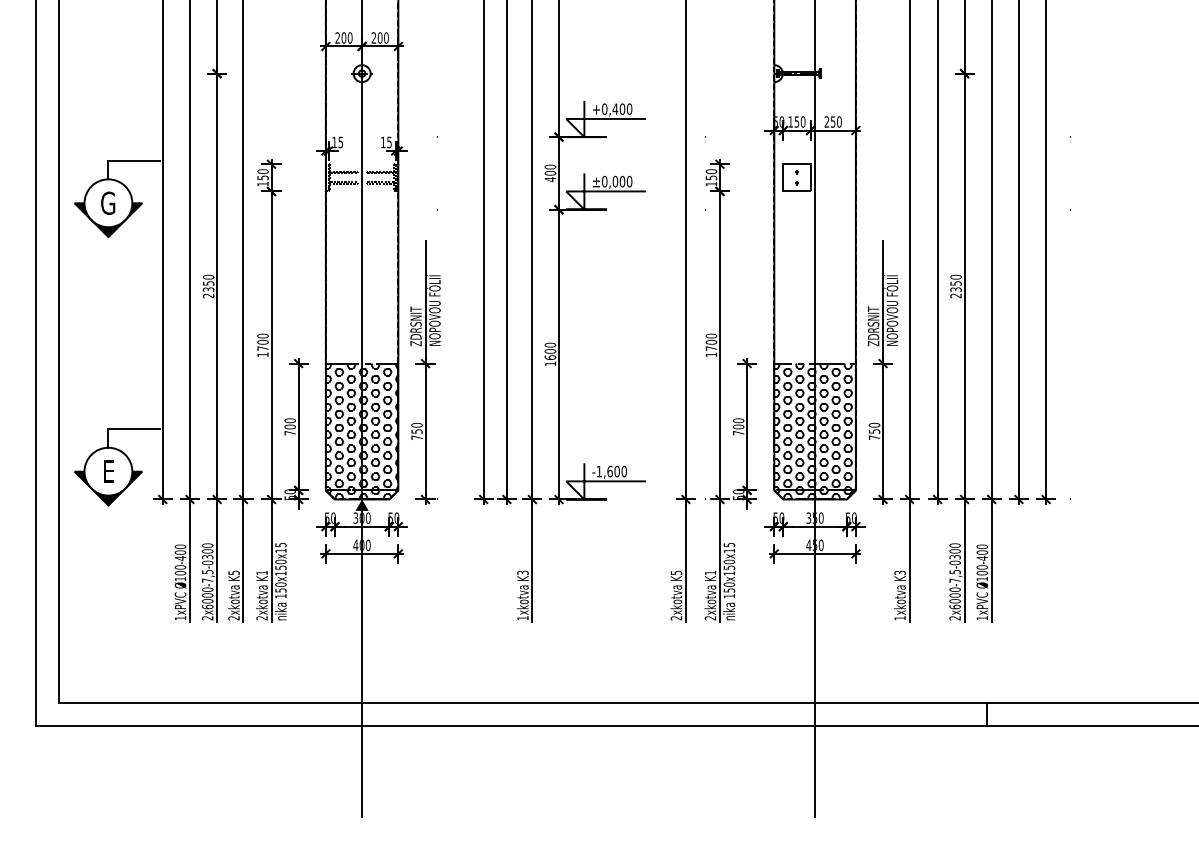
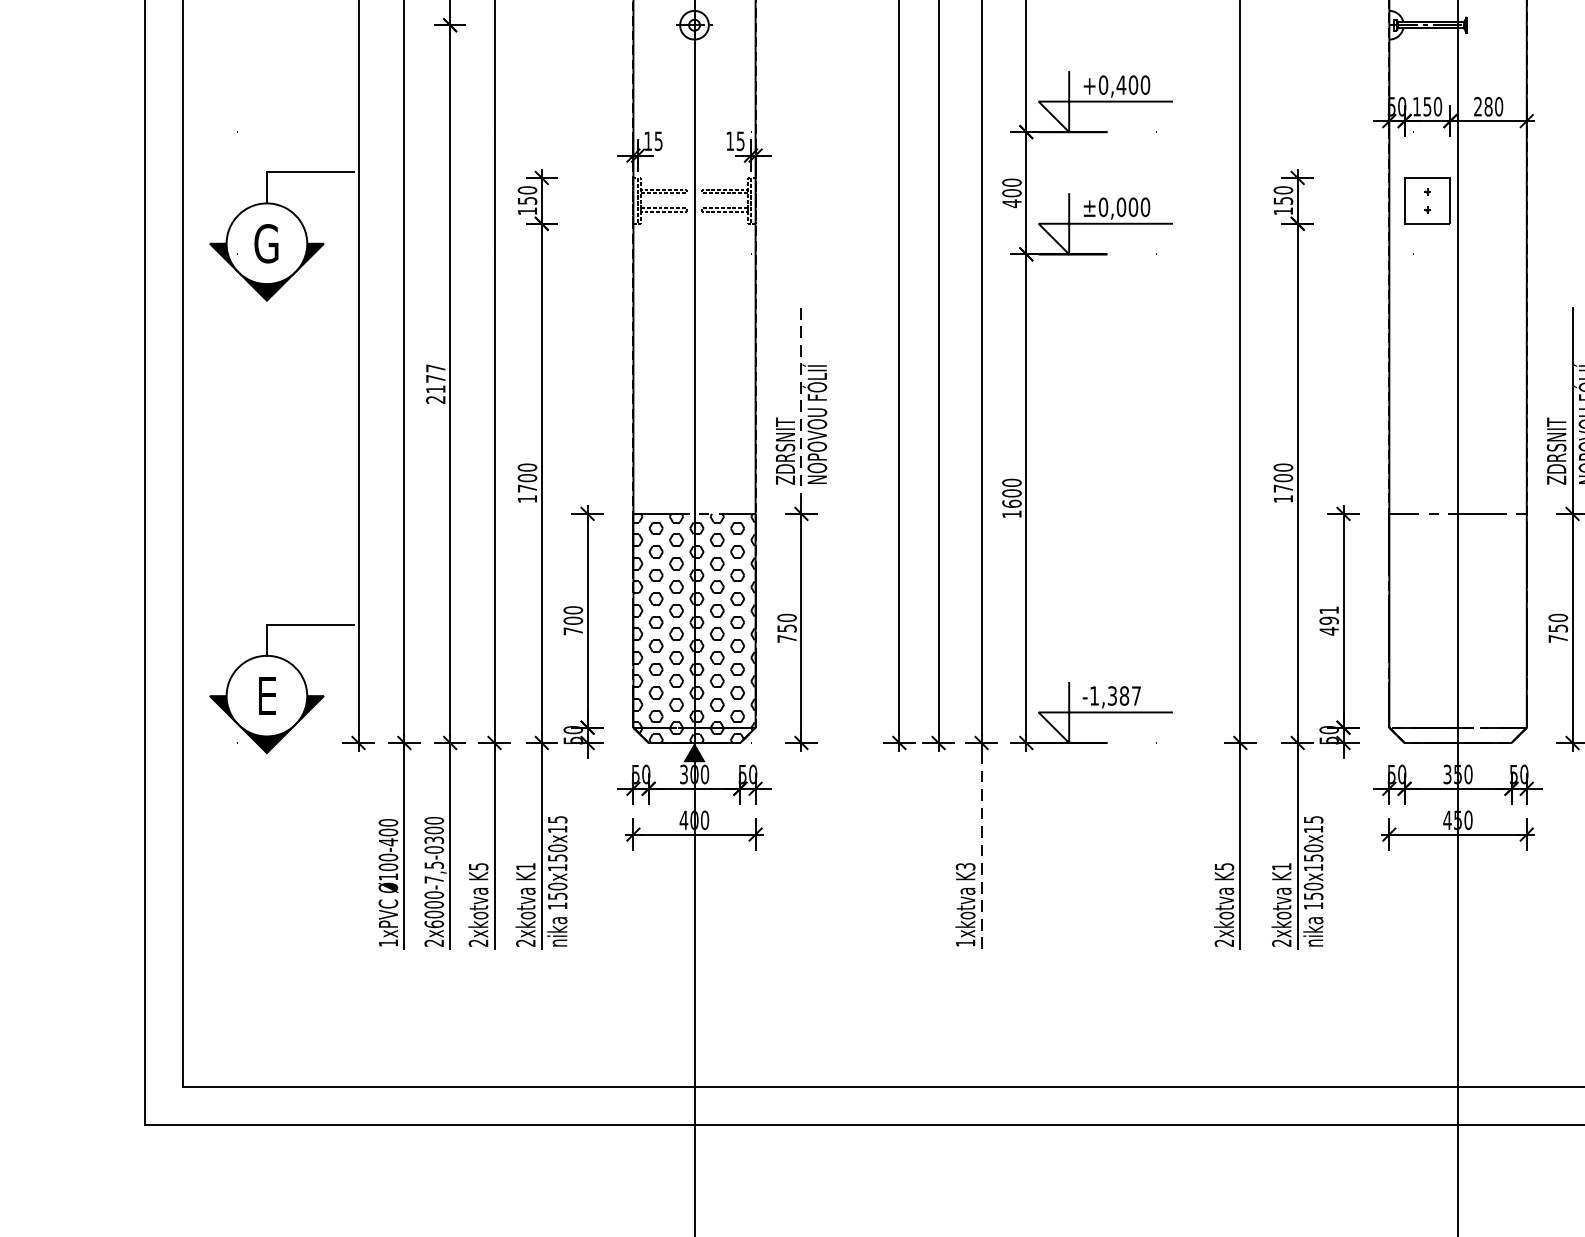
text: (832, 121) -> (1487, 105), 250 -> 280
text: (208, 282) -> (435, 377), 2350 -> 2177
line: (425, 302) -> (801, 410), solid -> dashed
text: (738, 426) -> (1328, 619), 700 -> 491
hatch: (813, 431) -> (1455, 628), removed
text: (617, 471) -> (1125, 695), -1,600 -> -1,387
line: (532, 560) -> (981, 845), solid -> dashed

